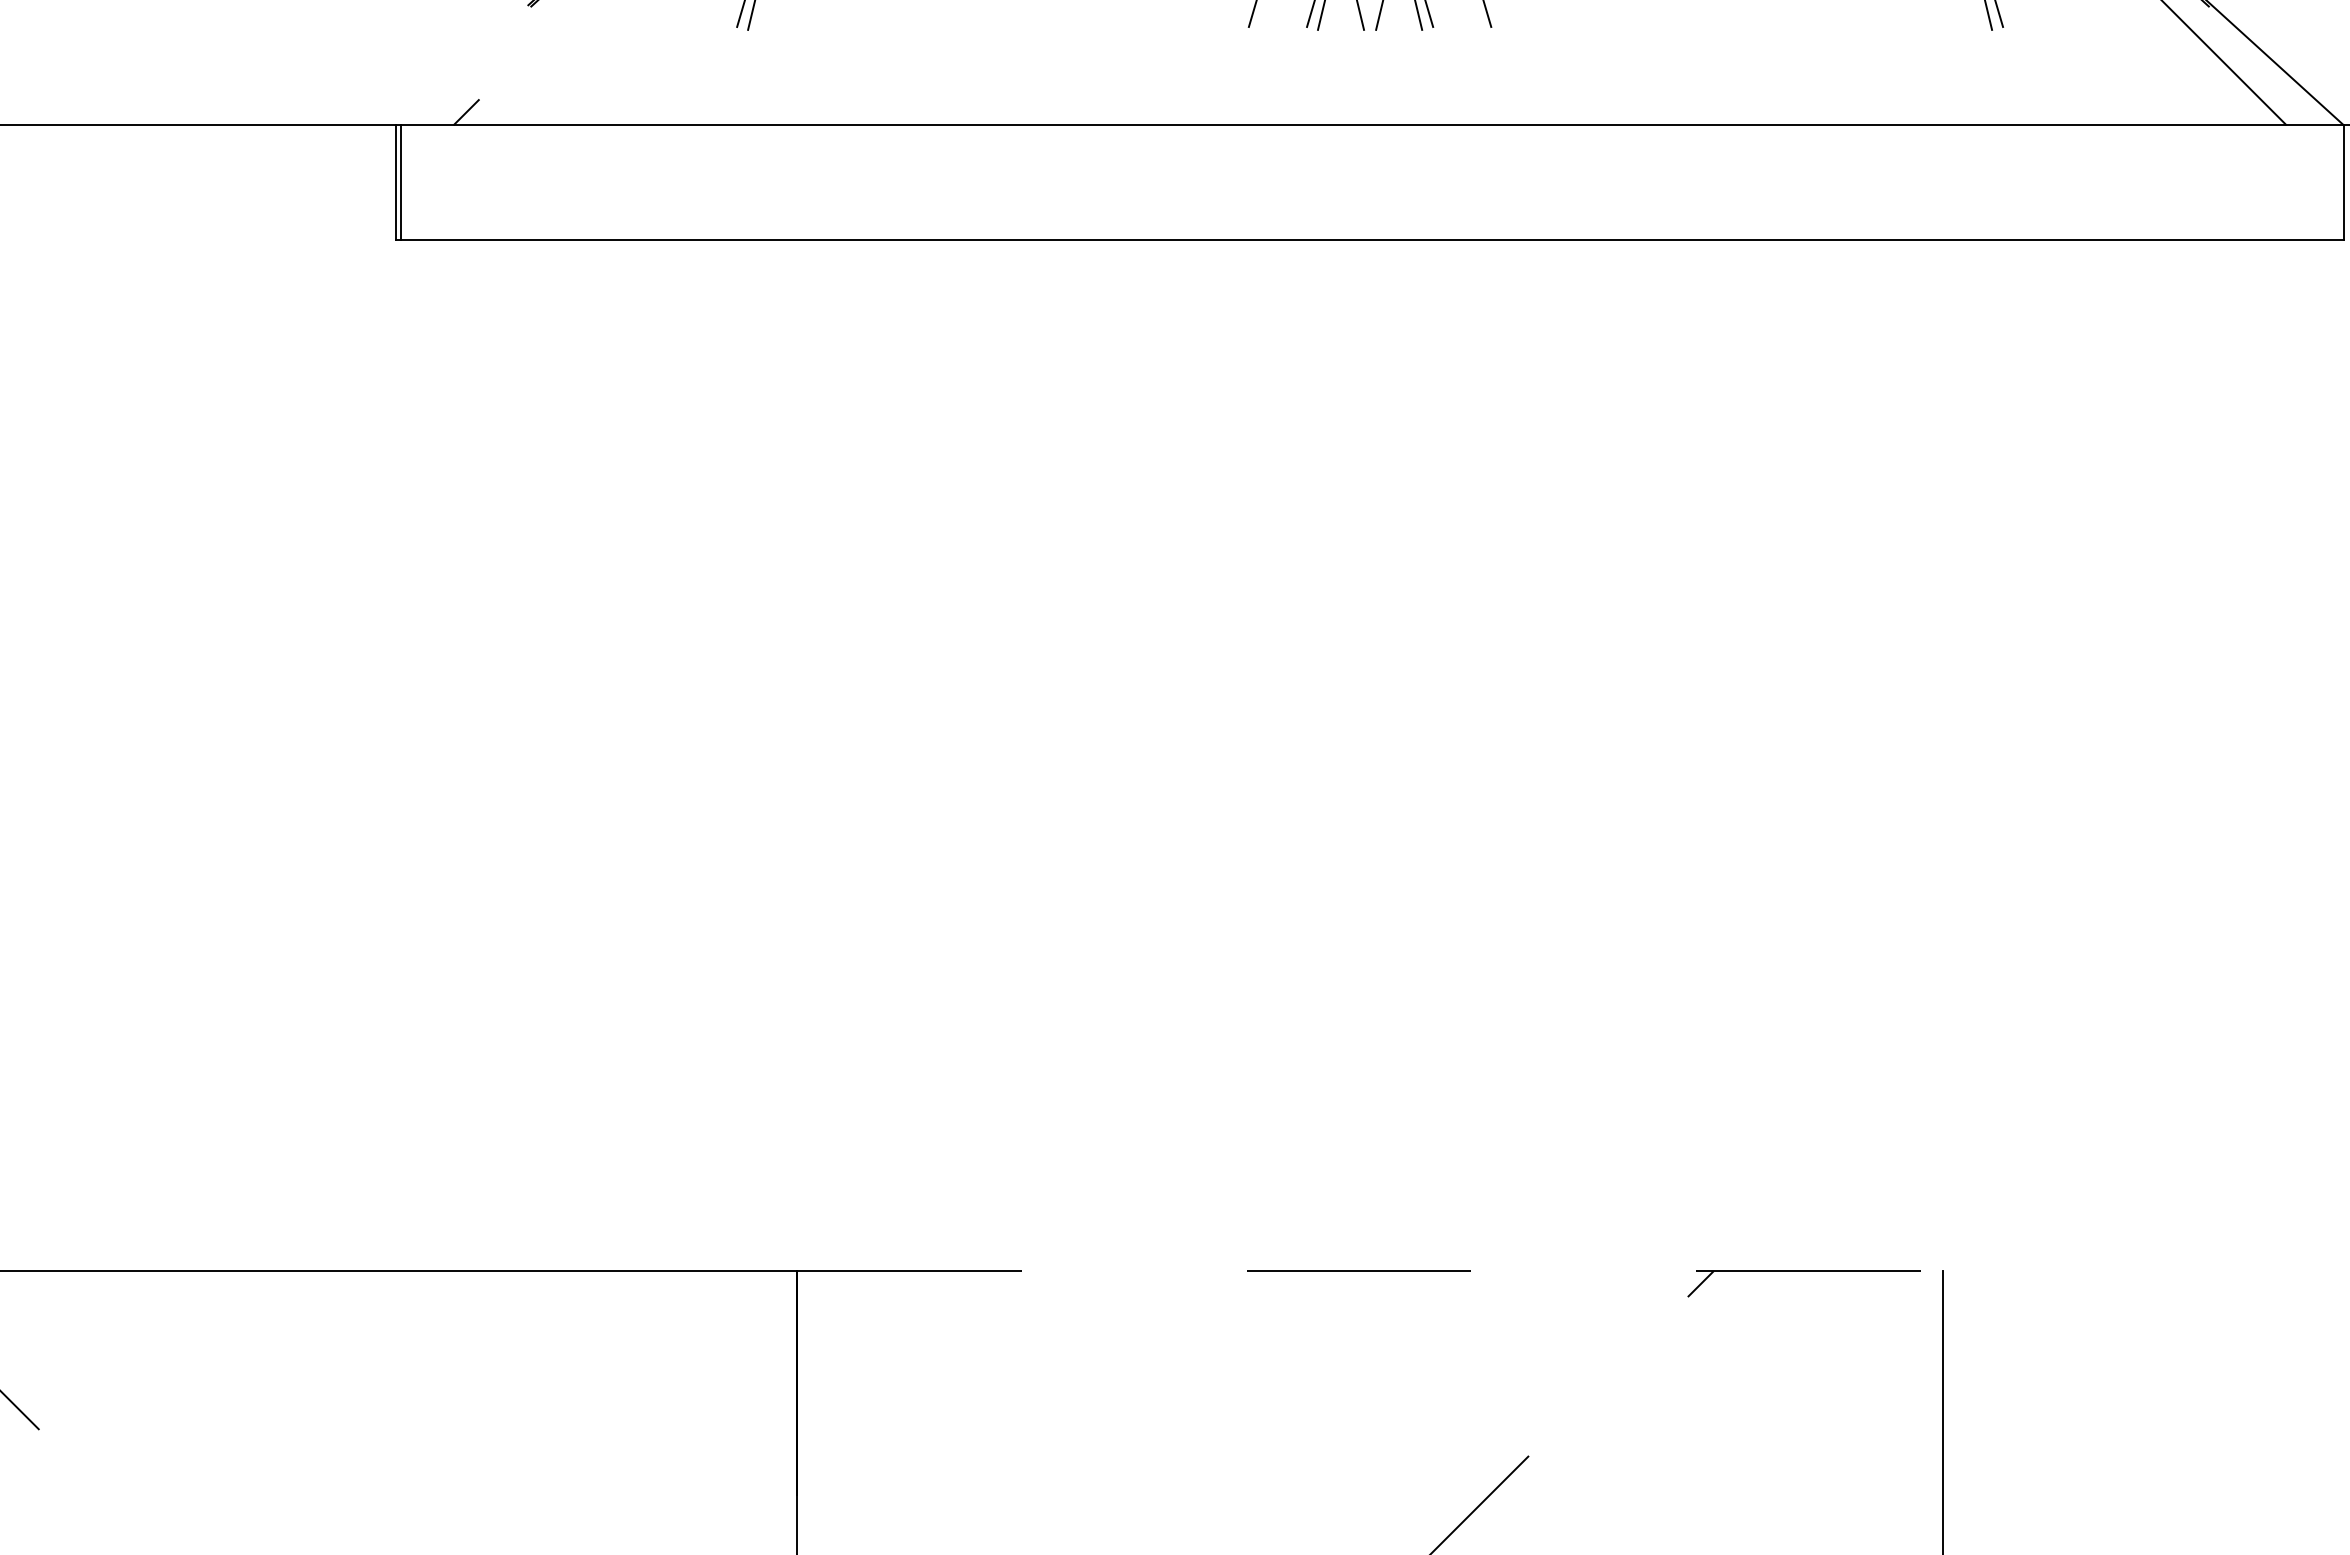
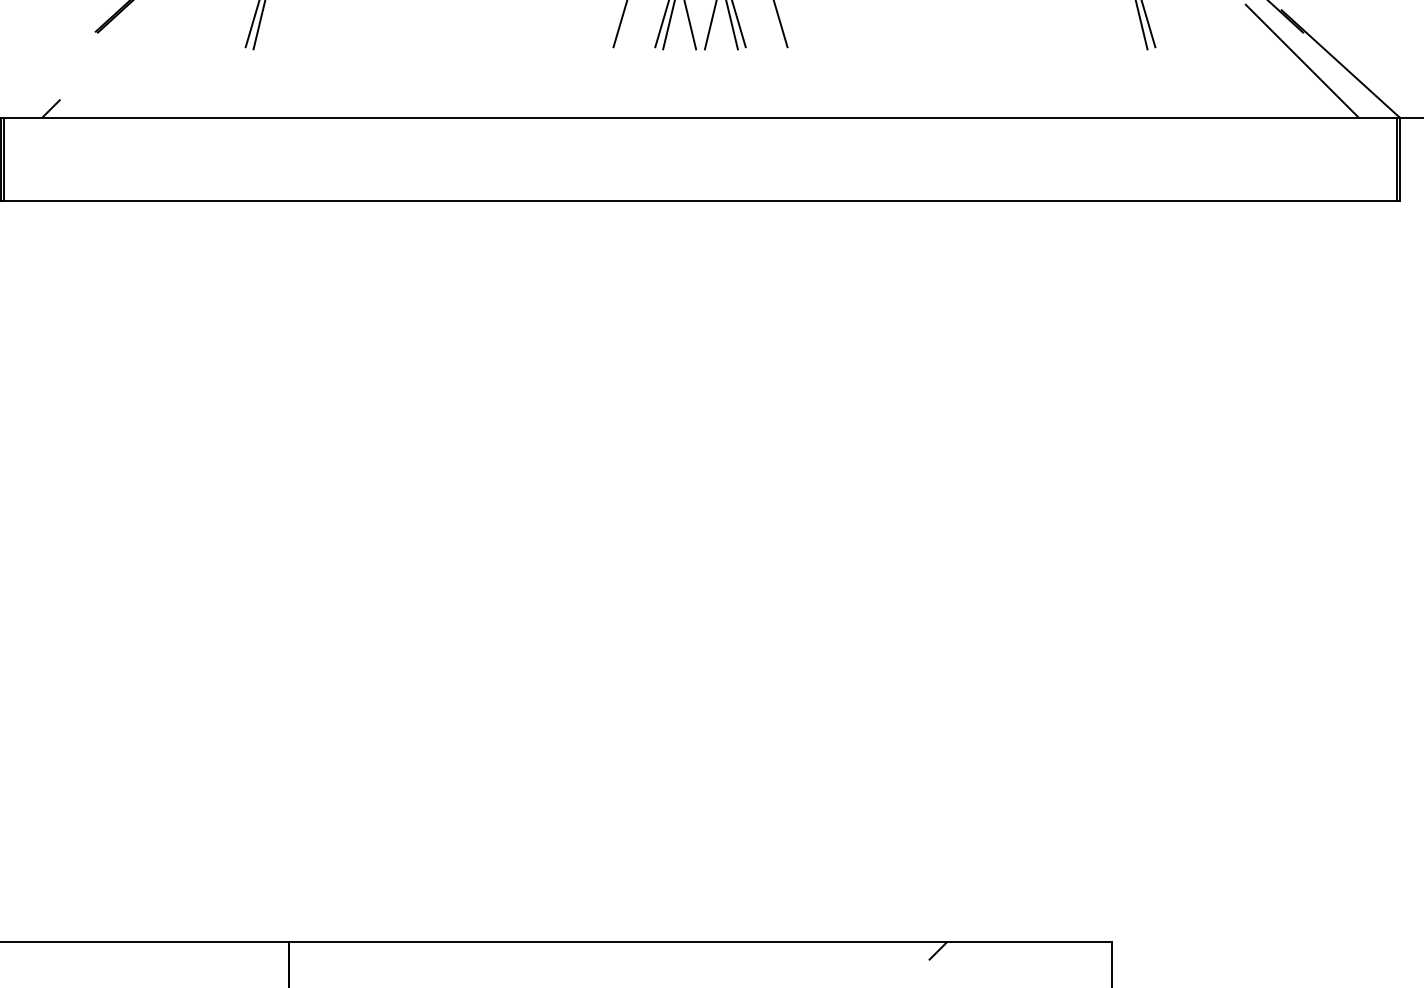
line: (2338, 182) -> (1396, 159), added
line: (1370, 1271) -> (700, 941), dashed -> solid

